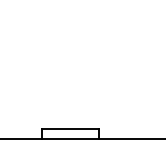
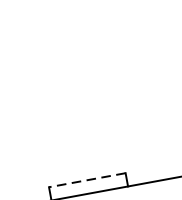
line: (70, 129) -> (86, 180), solid -> dashed

